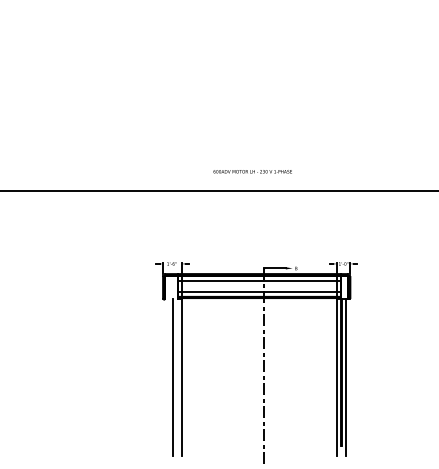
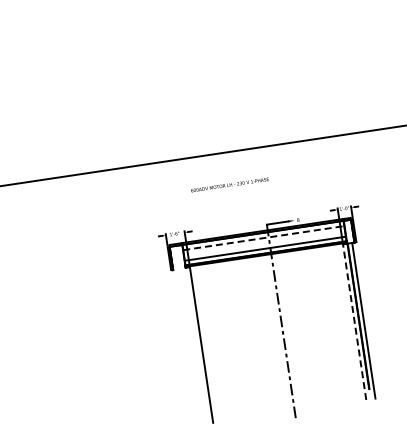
text: (252, 171) -> (229, 184), moved
line: (259, 281) -> (263, 238), solid -> dashed
line: (336, 376) -> (354, 320), solid -> dashed
line: (172, 377) -> (192, 346), removed

